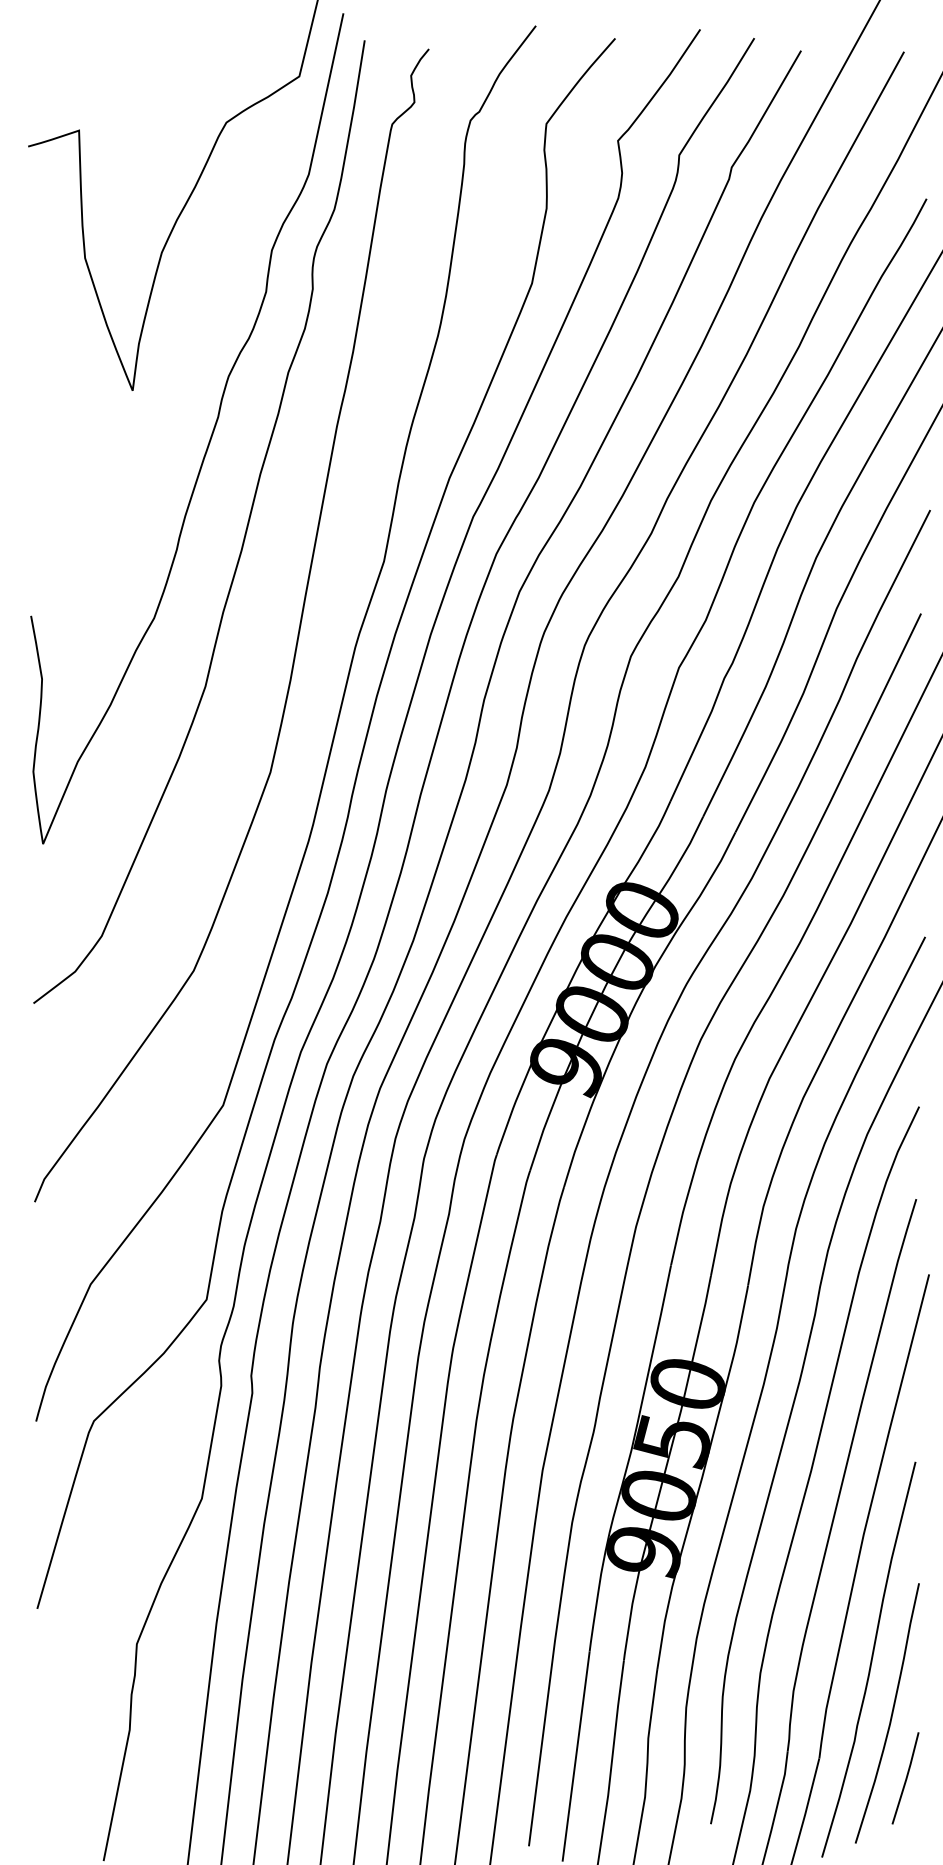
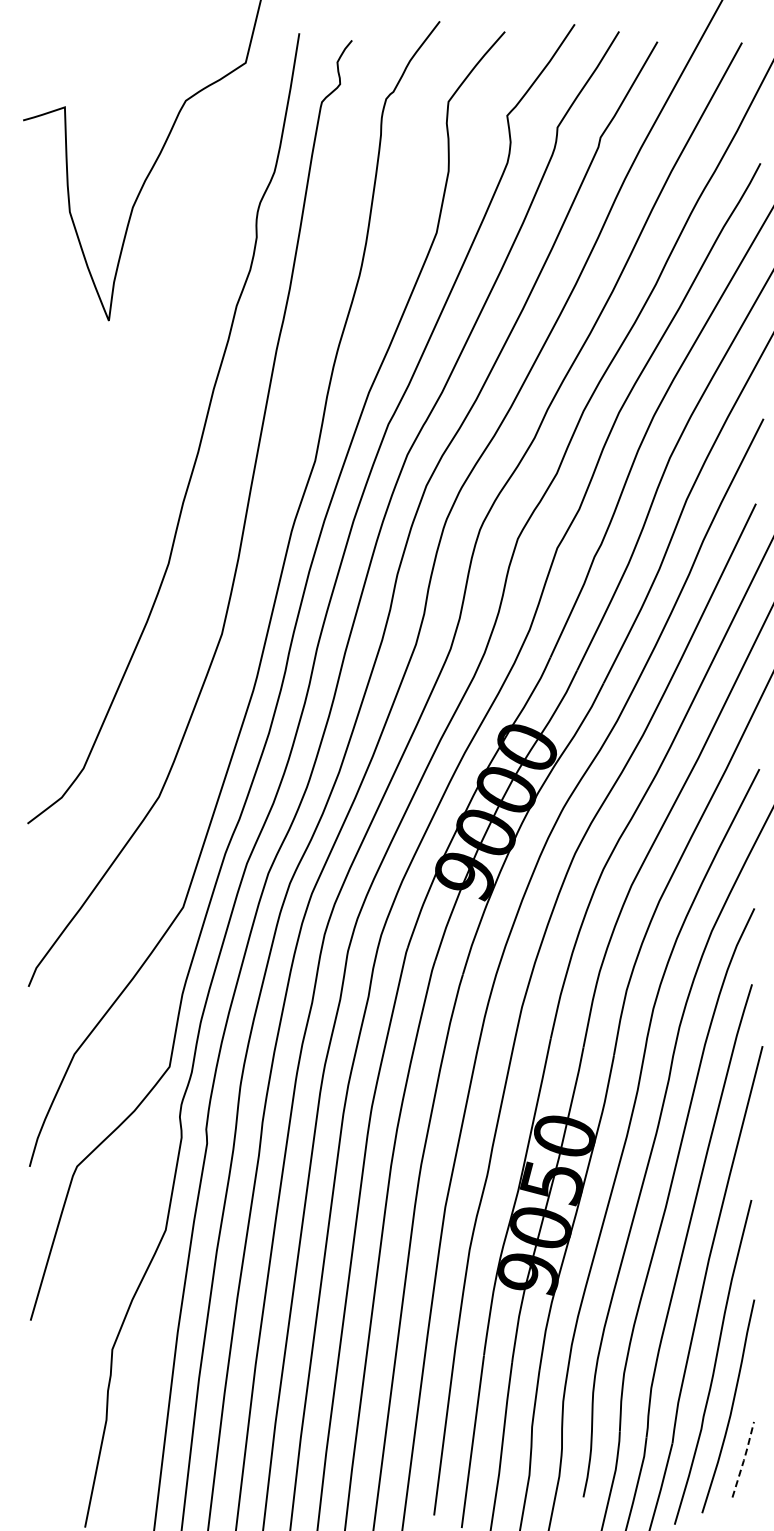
curve: (210, 436) -> (172, 358), removed
line: (907, 1778) -> (744, 1459), solid -> dashed

